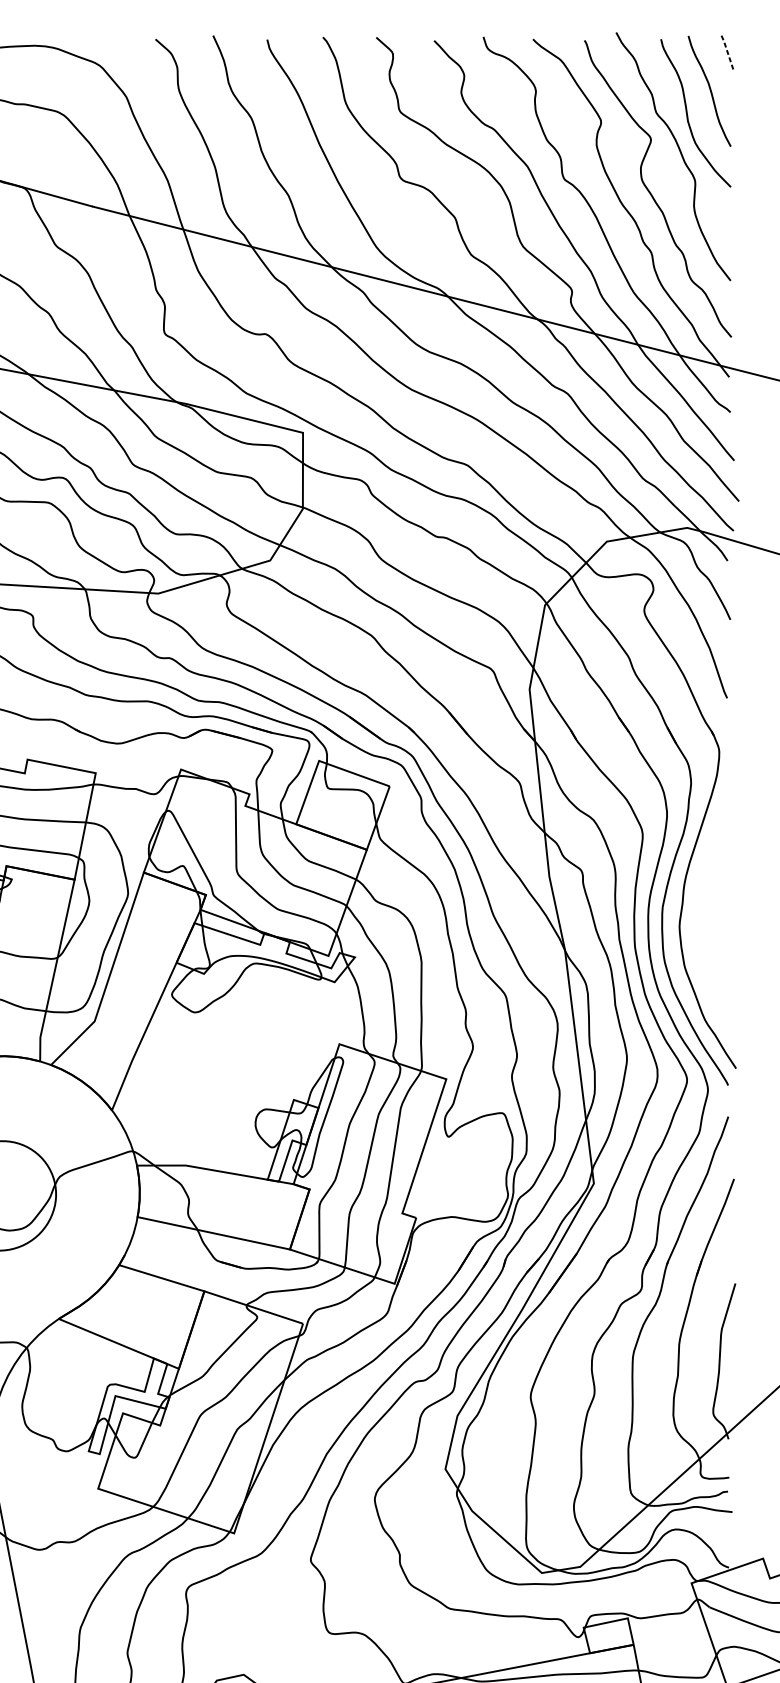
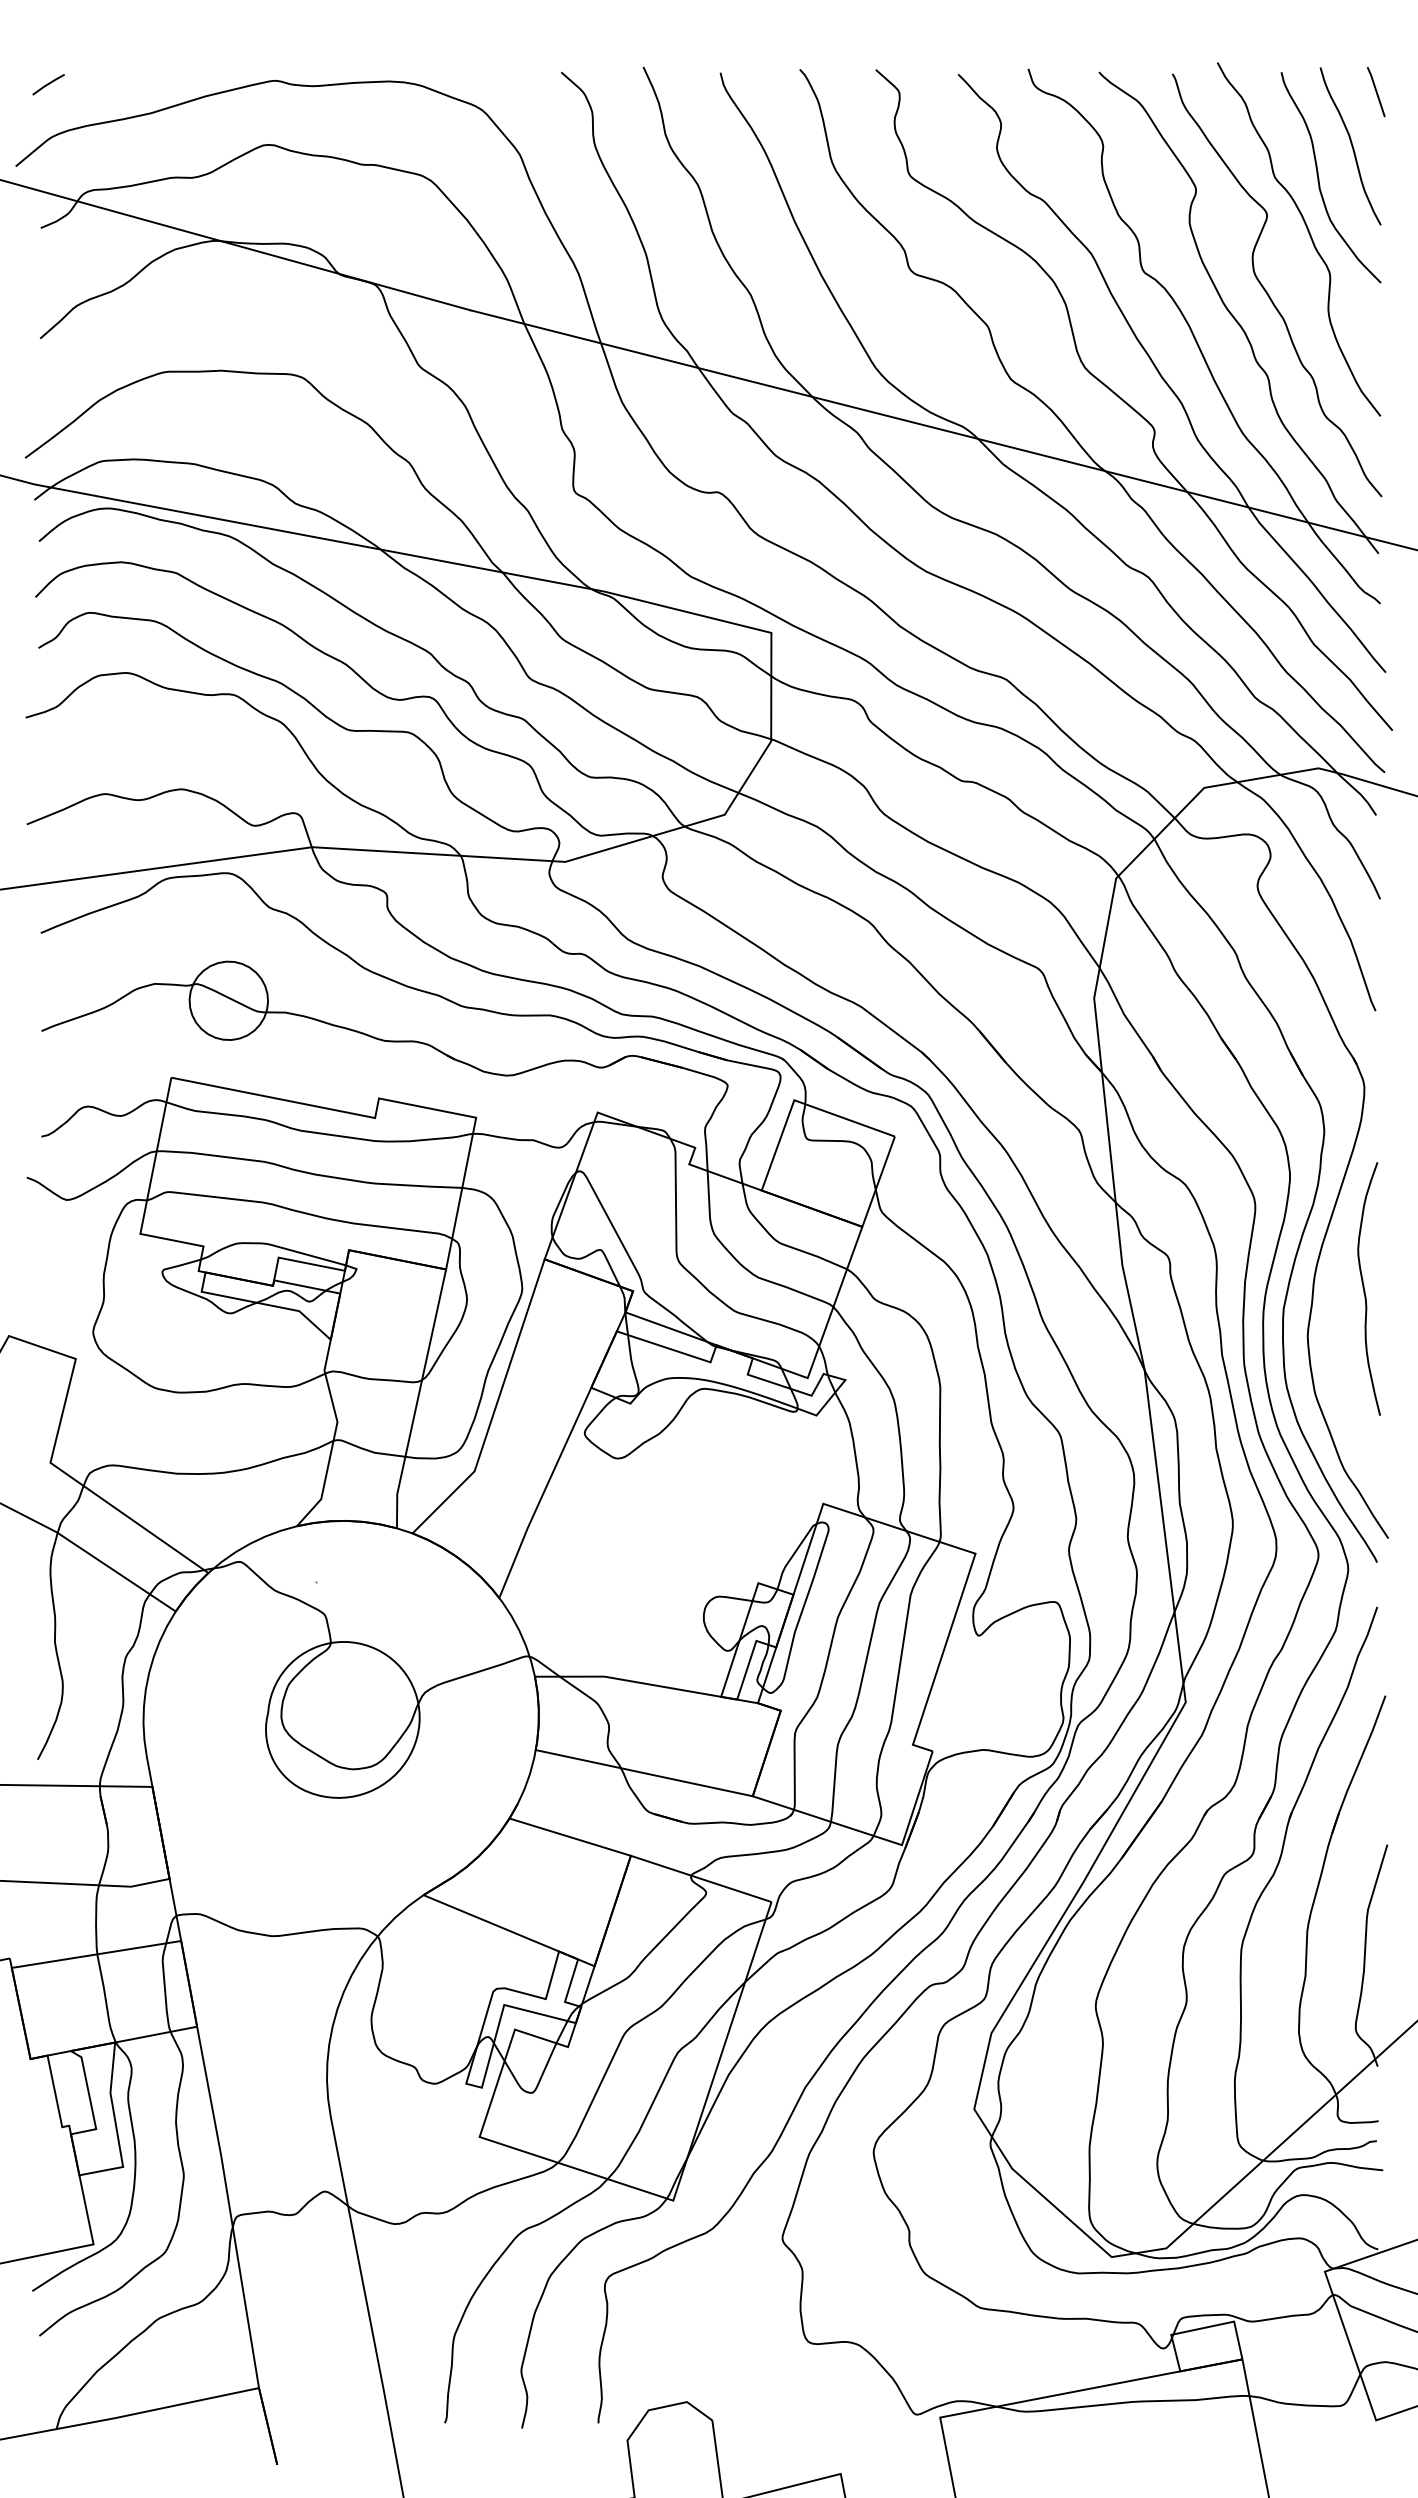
line: (727, 52) -> (1376, 91), dashed -> solid
curve: (720, 894) -> (1365, 1290), added

